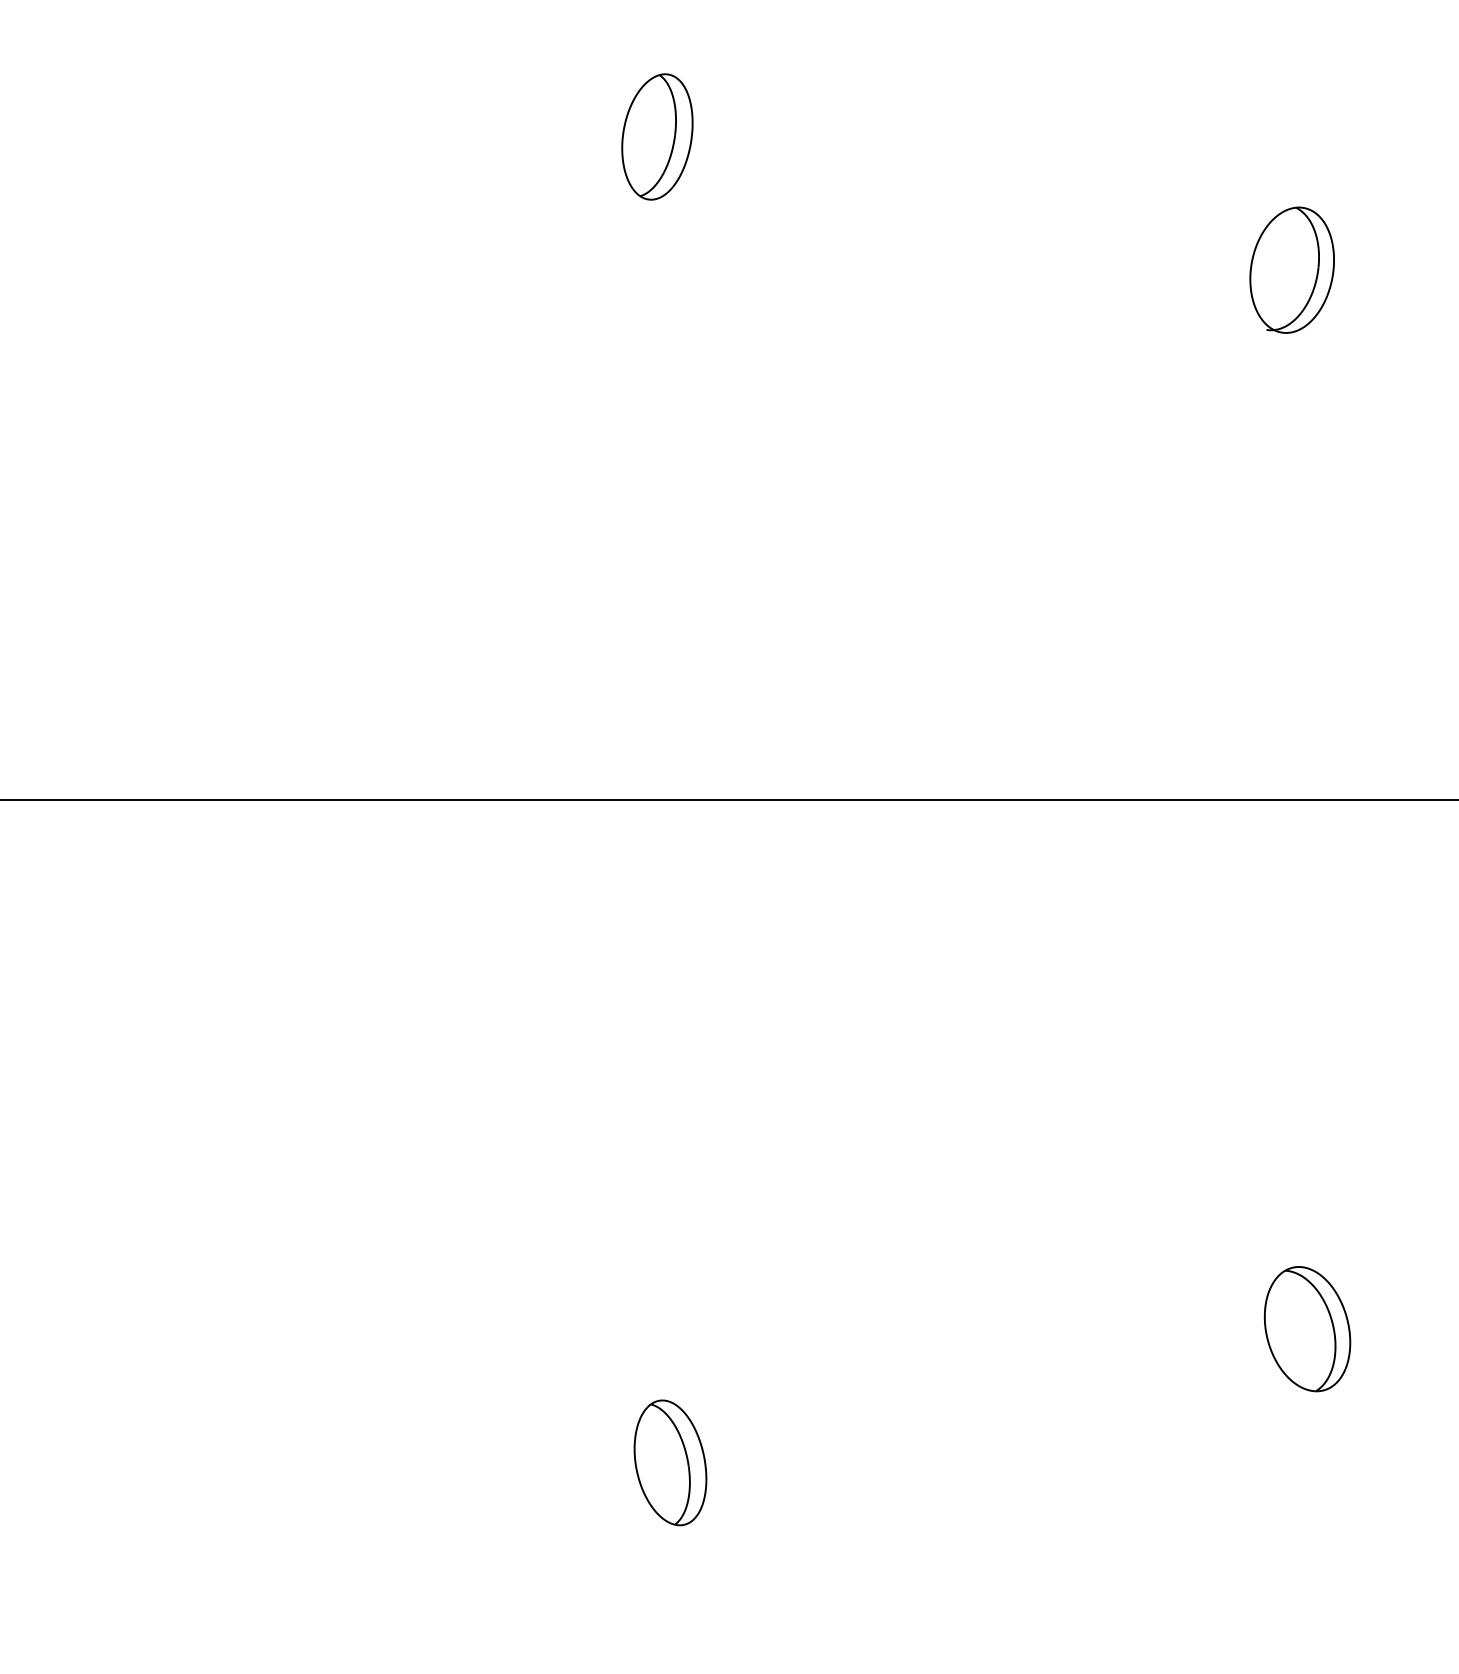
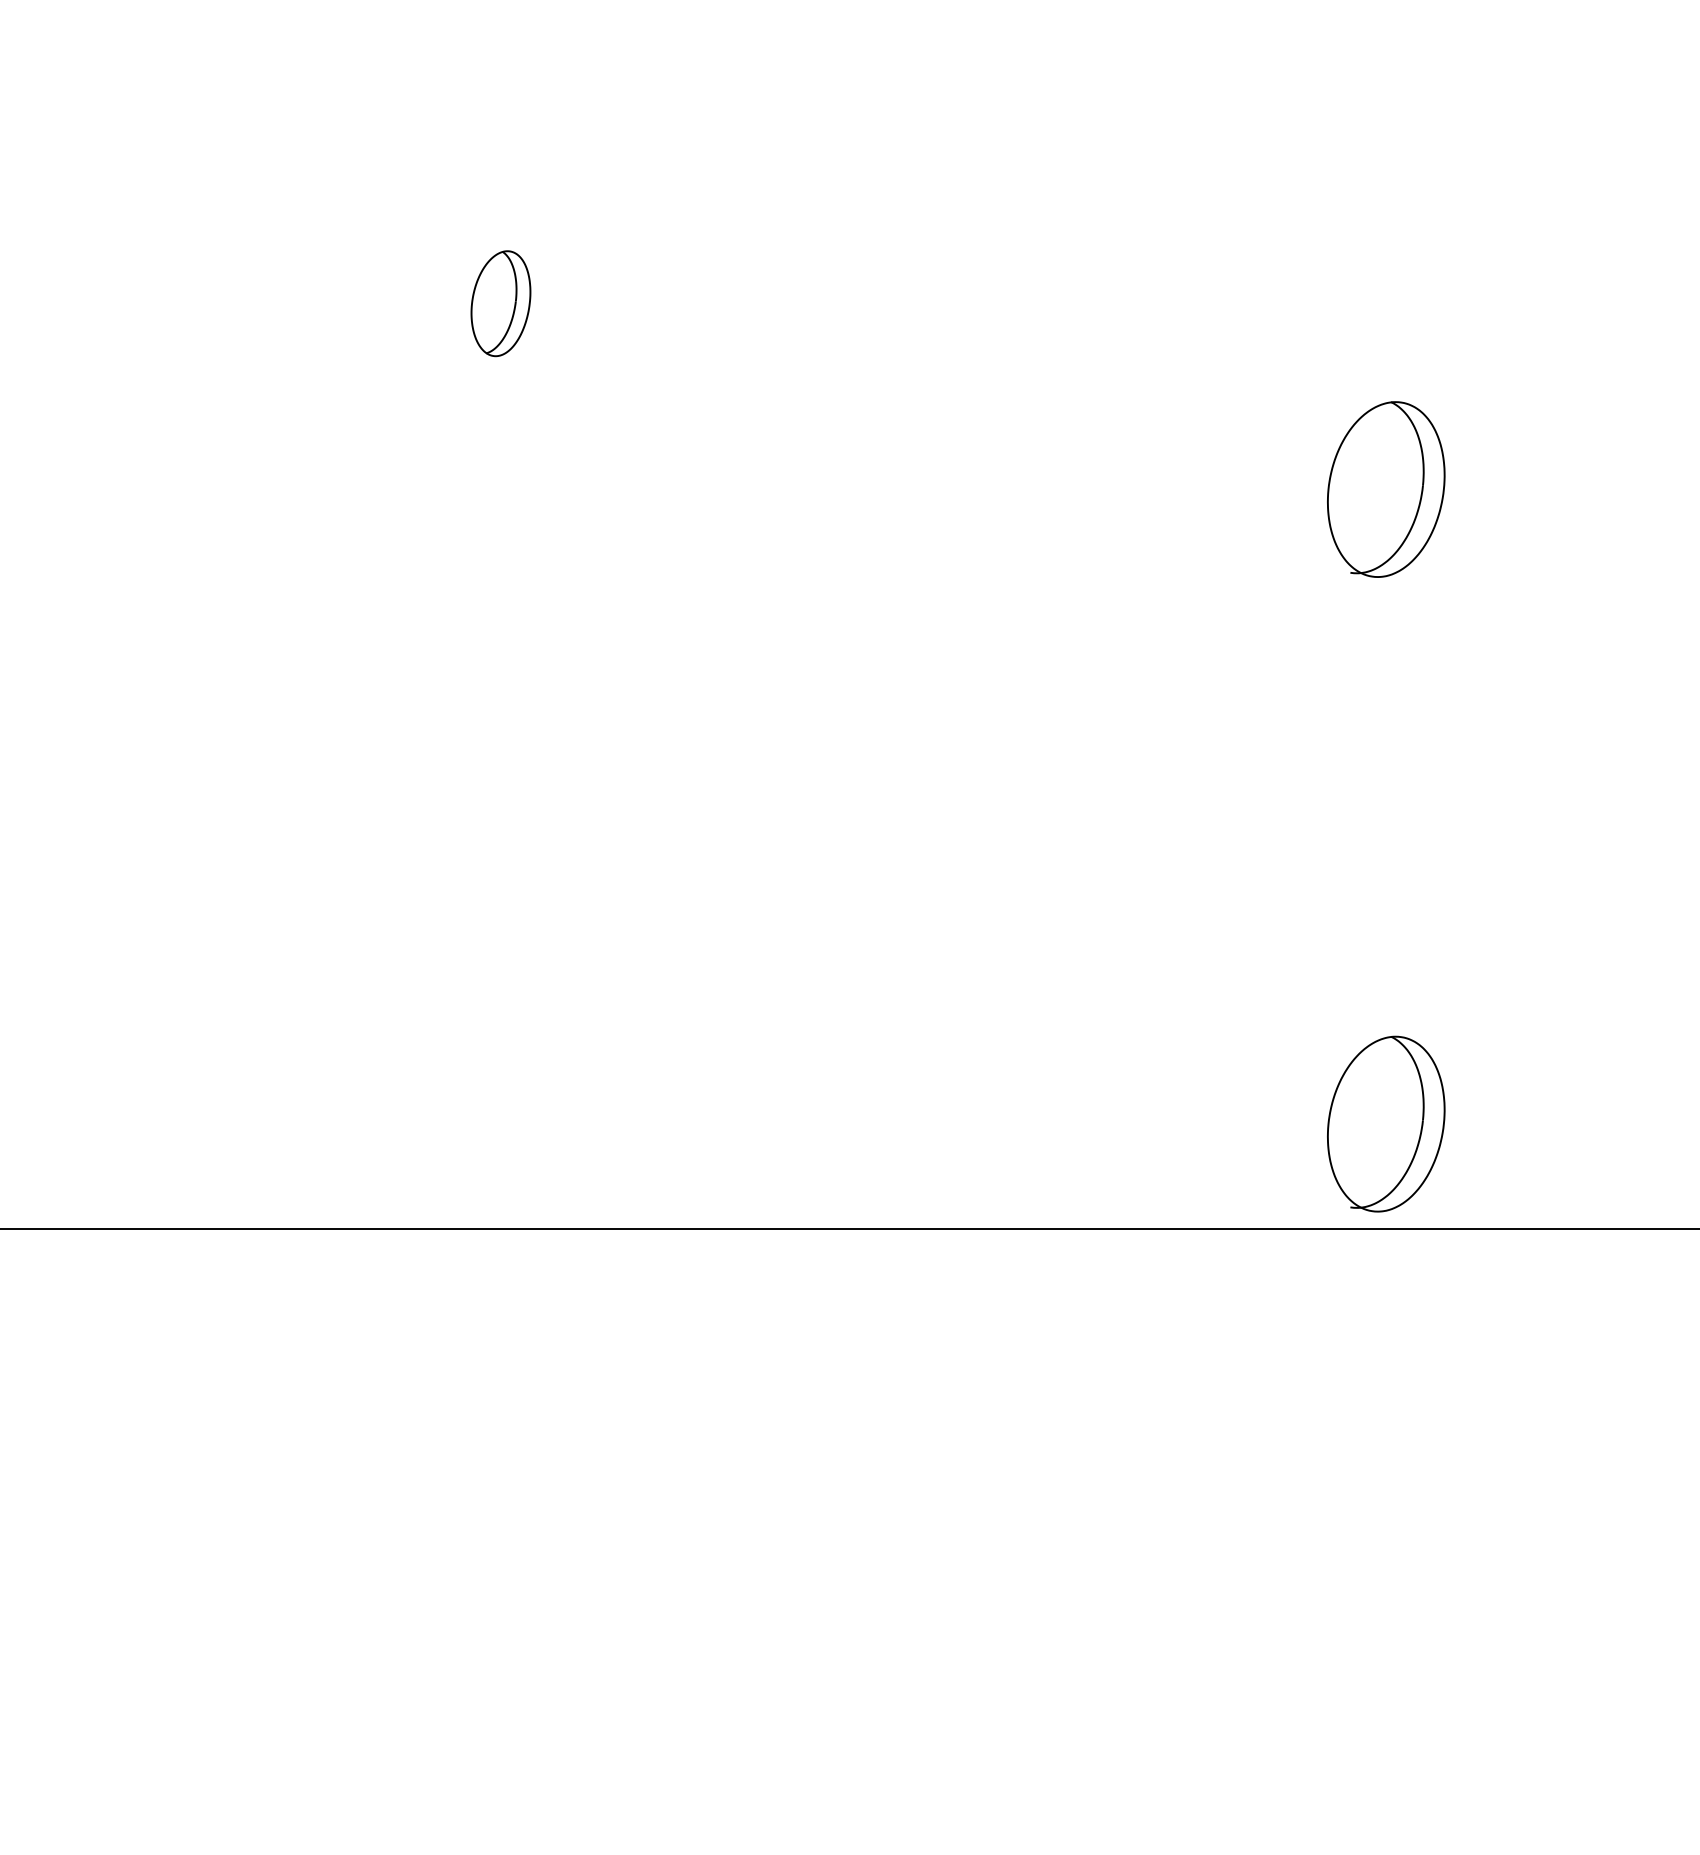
part: (657, 136) -> (501, 303), size x0.6
part: (1291, 724) -> (1385, 1123), added

